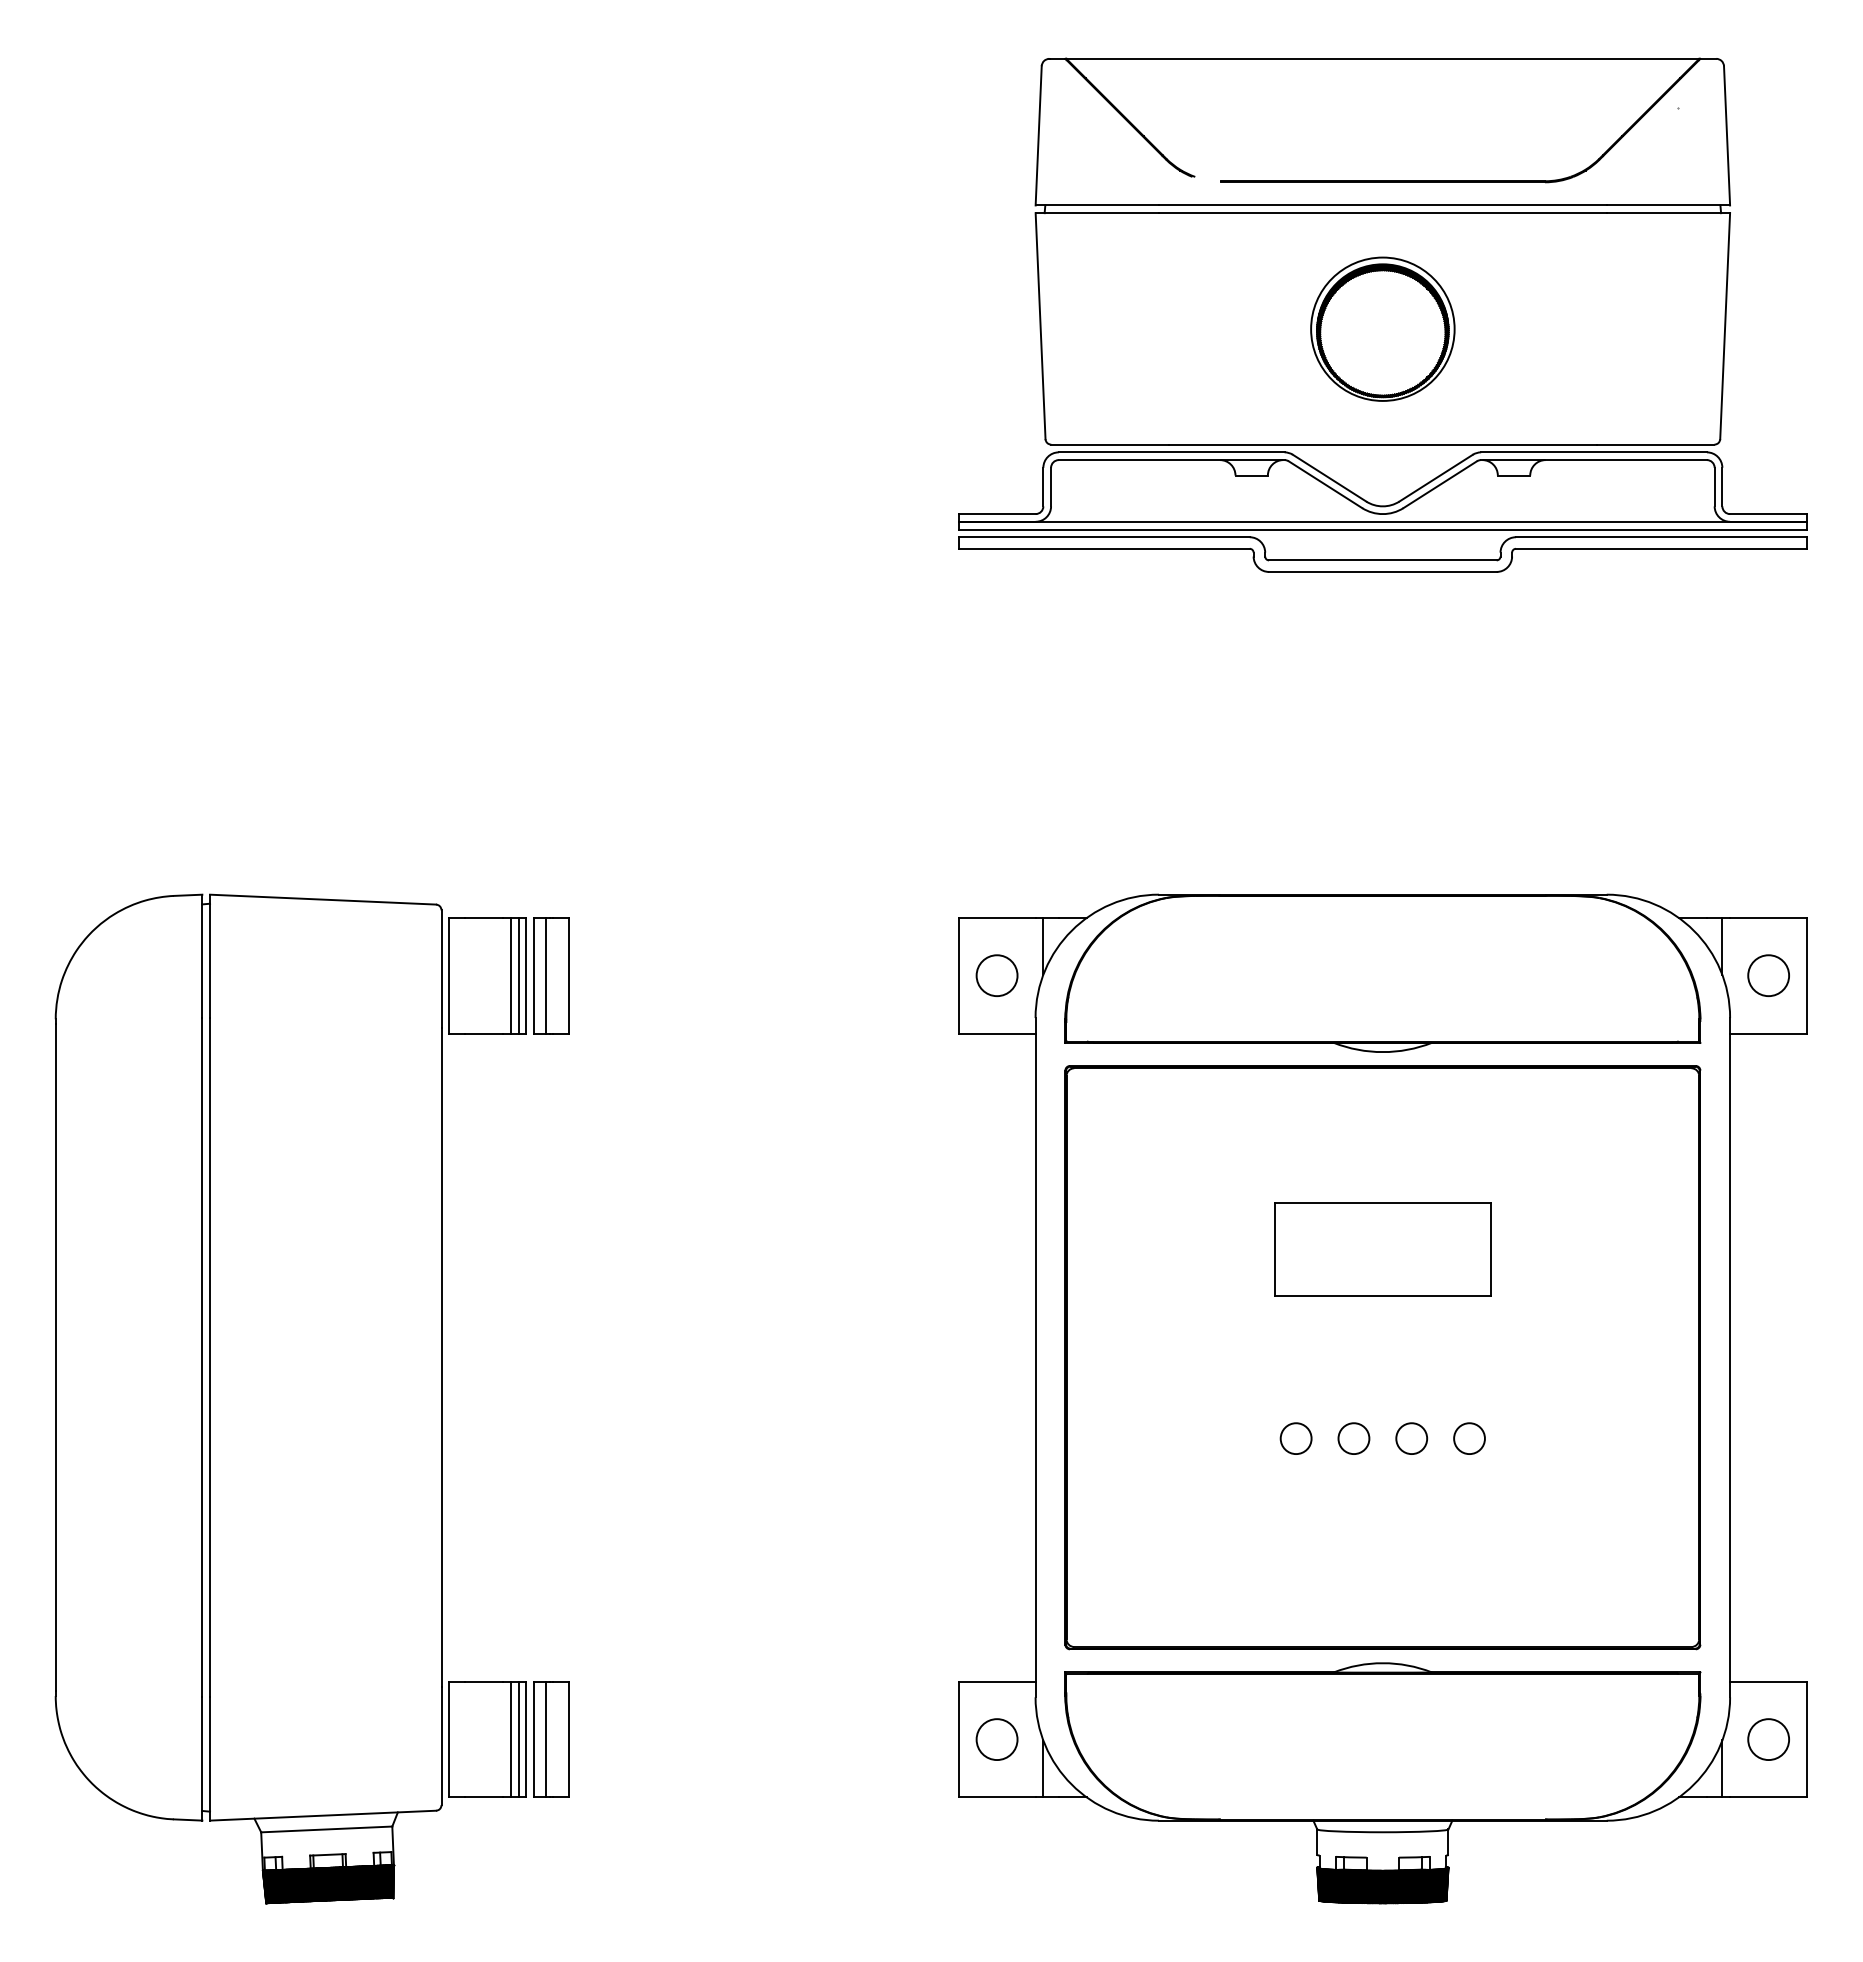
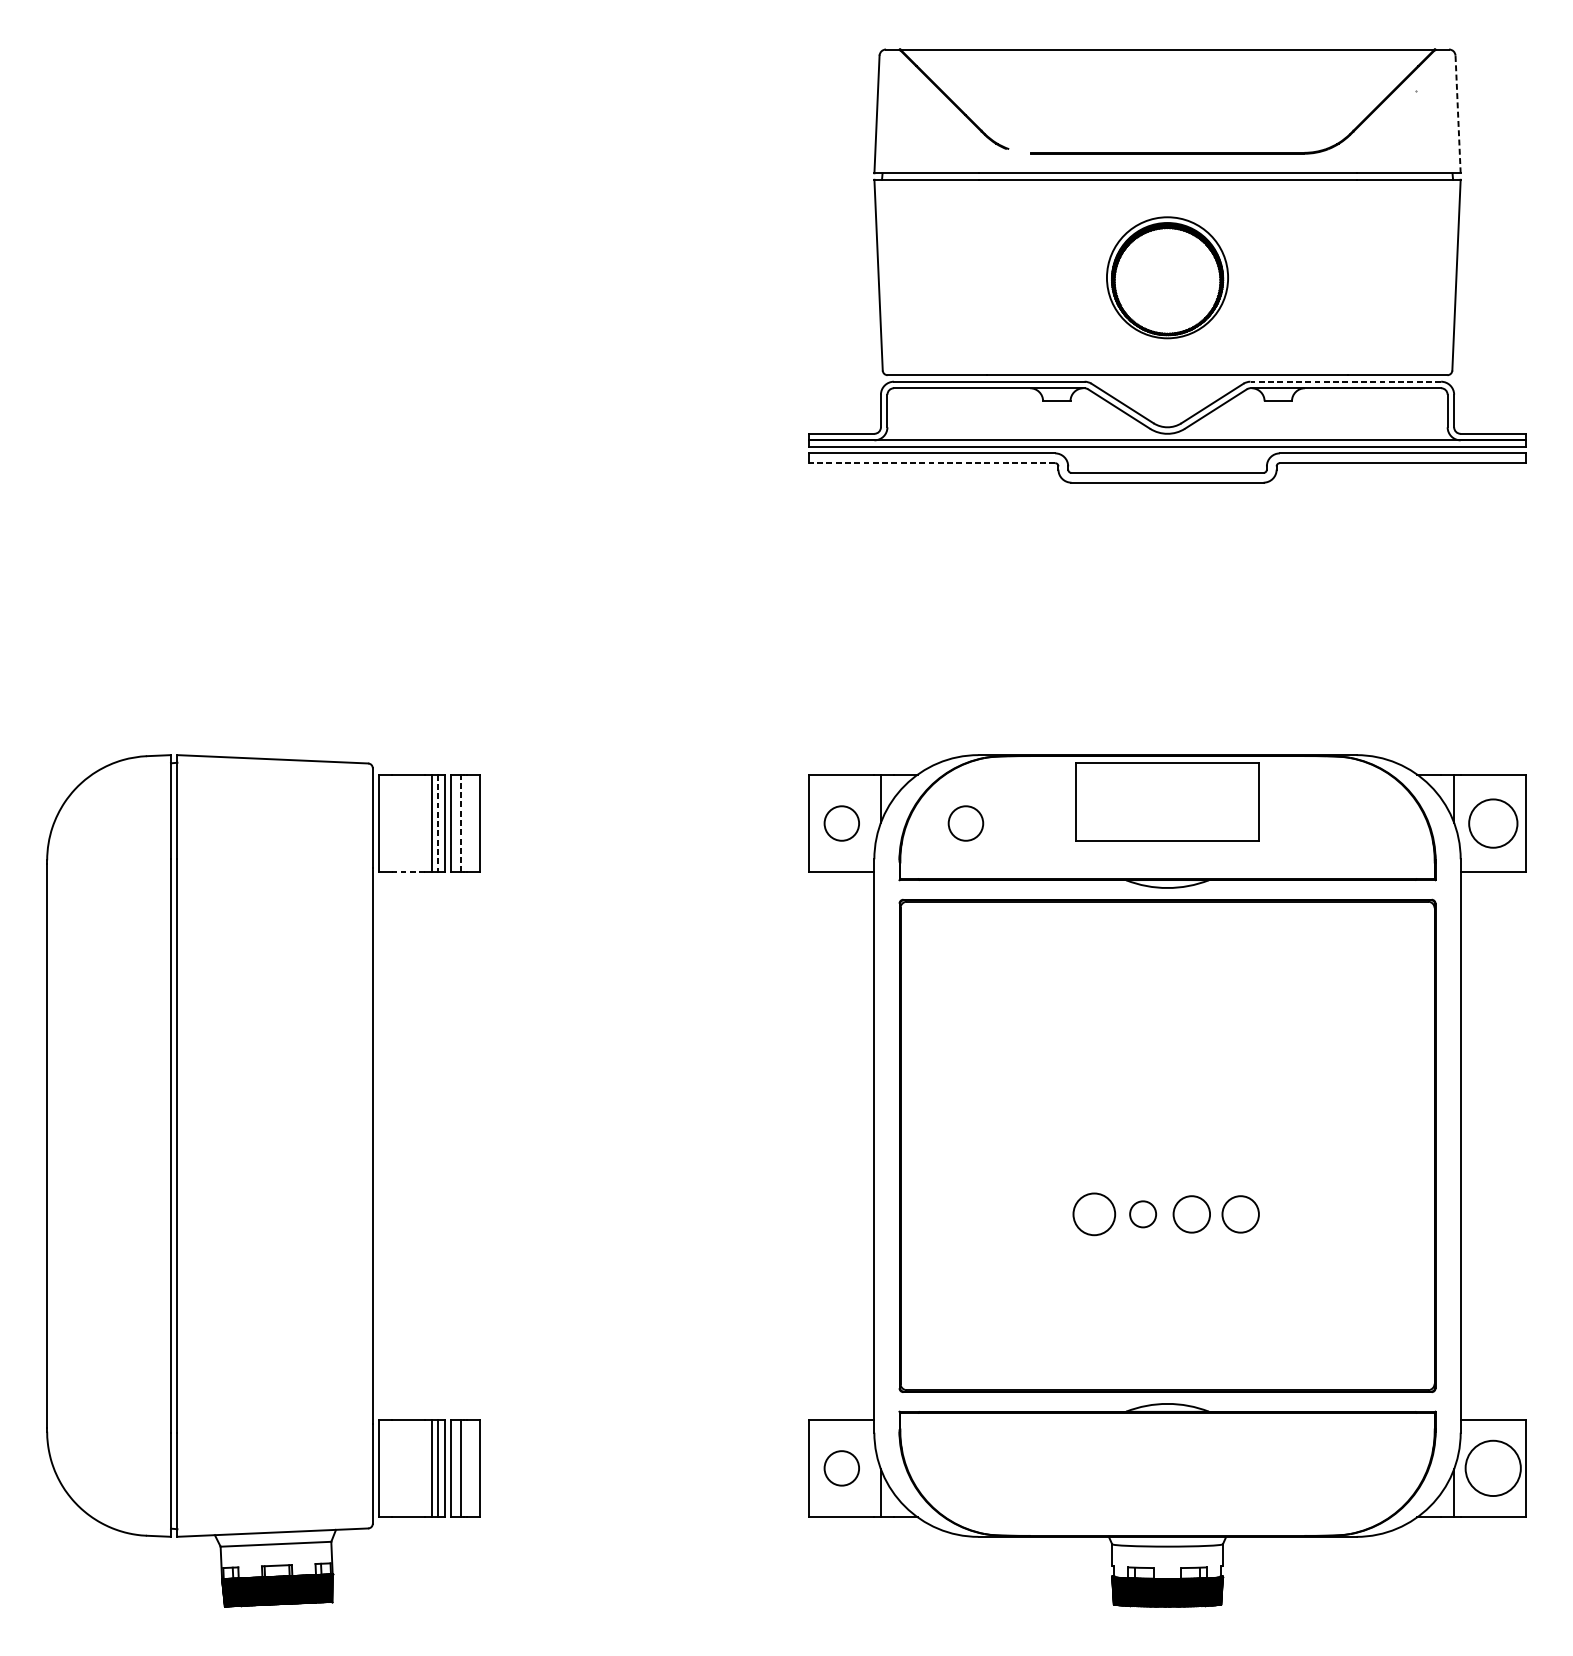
line: (1727, 135) -> (1458, 114), solid -> dashed
line: (1594, 452) -> (1346, 381), solid -> dashed
line: (1104, 548) -> (932, 462), solid -> dashed
line: (518, 975) -> (437, 823), solid -> dashed
line: (545, 975) -> (460, 823), solid -> dashed
circle: (1143, 975) -> (965, 823), added
circle: (1768, 975) -> (1493, 823), size x1.4
line: (483, 1033) -> (408, 872), solid -> dashed
part: (1382, 1249) -> (1167, 802), moved
circle: (1295, 1438) -> (1093, 1214), size x1.6
circle: (1411, 1438) -> (1191, 1214), size x1.4
circle: (1469, 1438) -> (1240, 1214), size x1.4
circle: (1768, 1739) -> (1493, 1468), size x1.6

